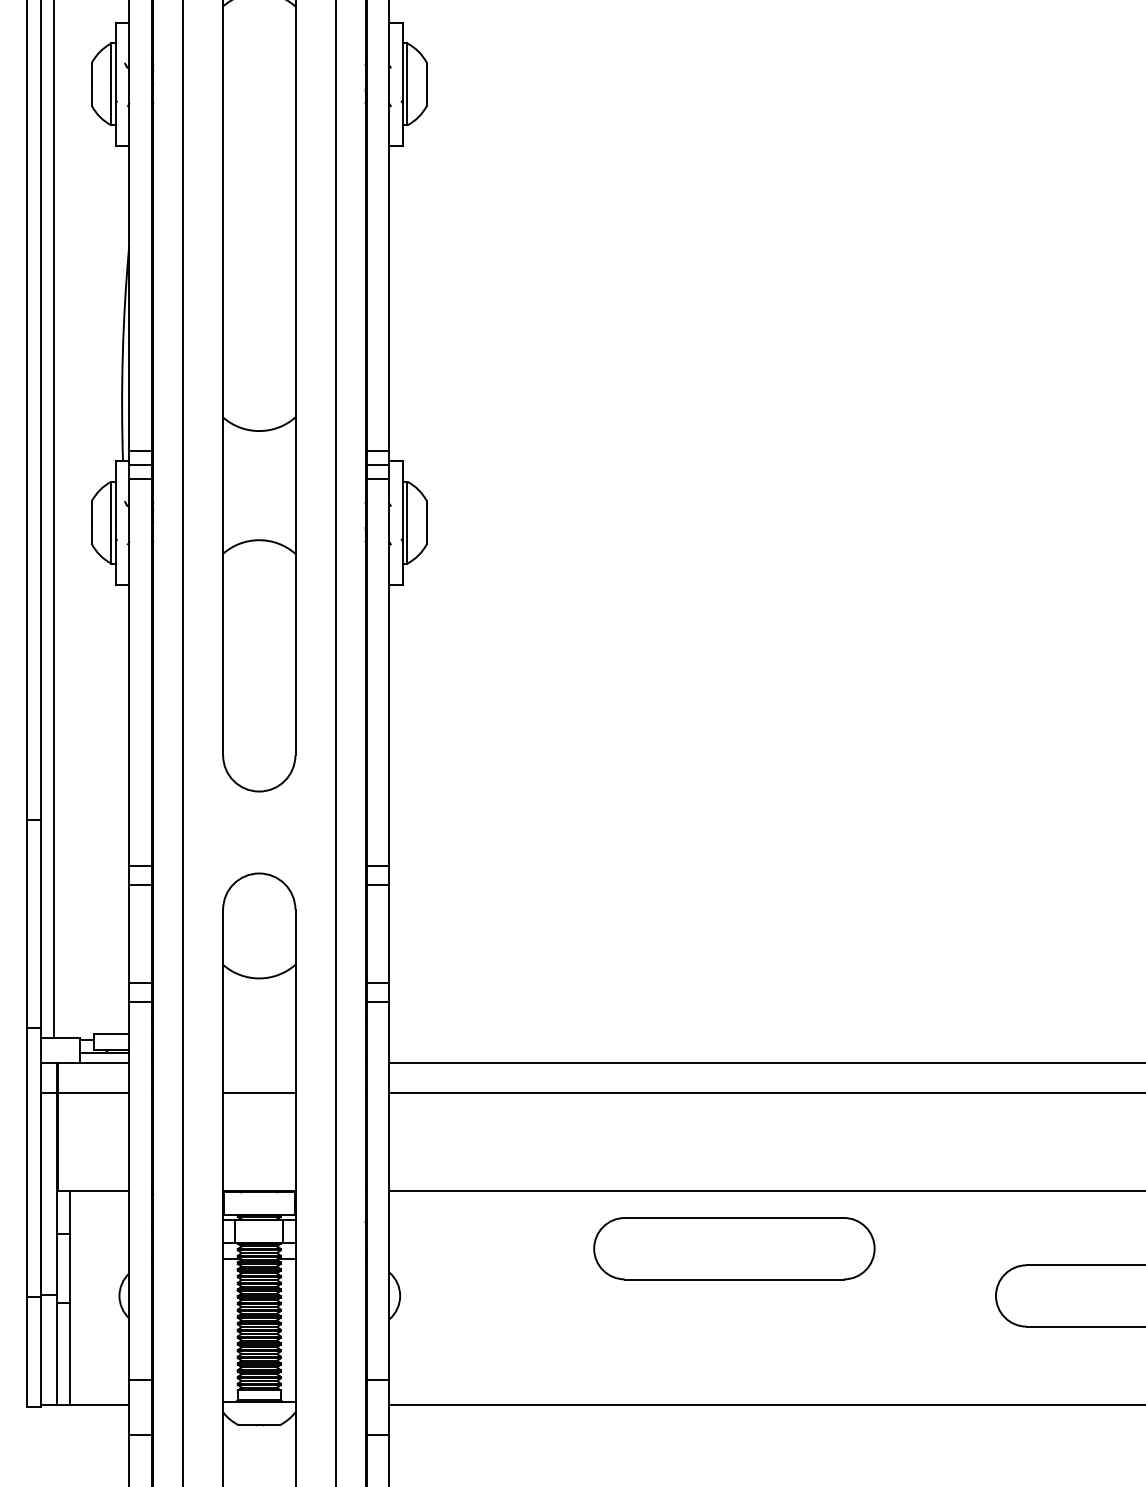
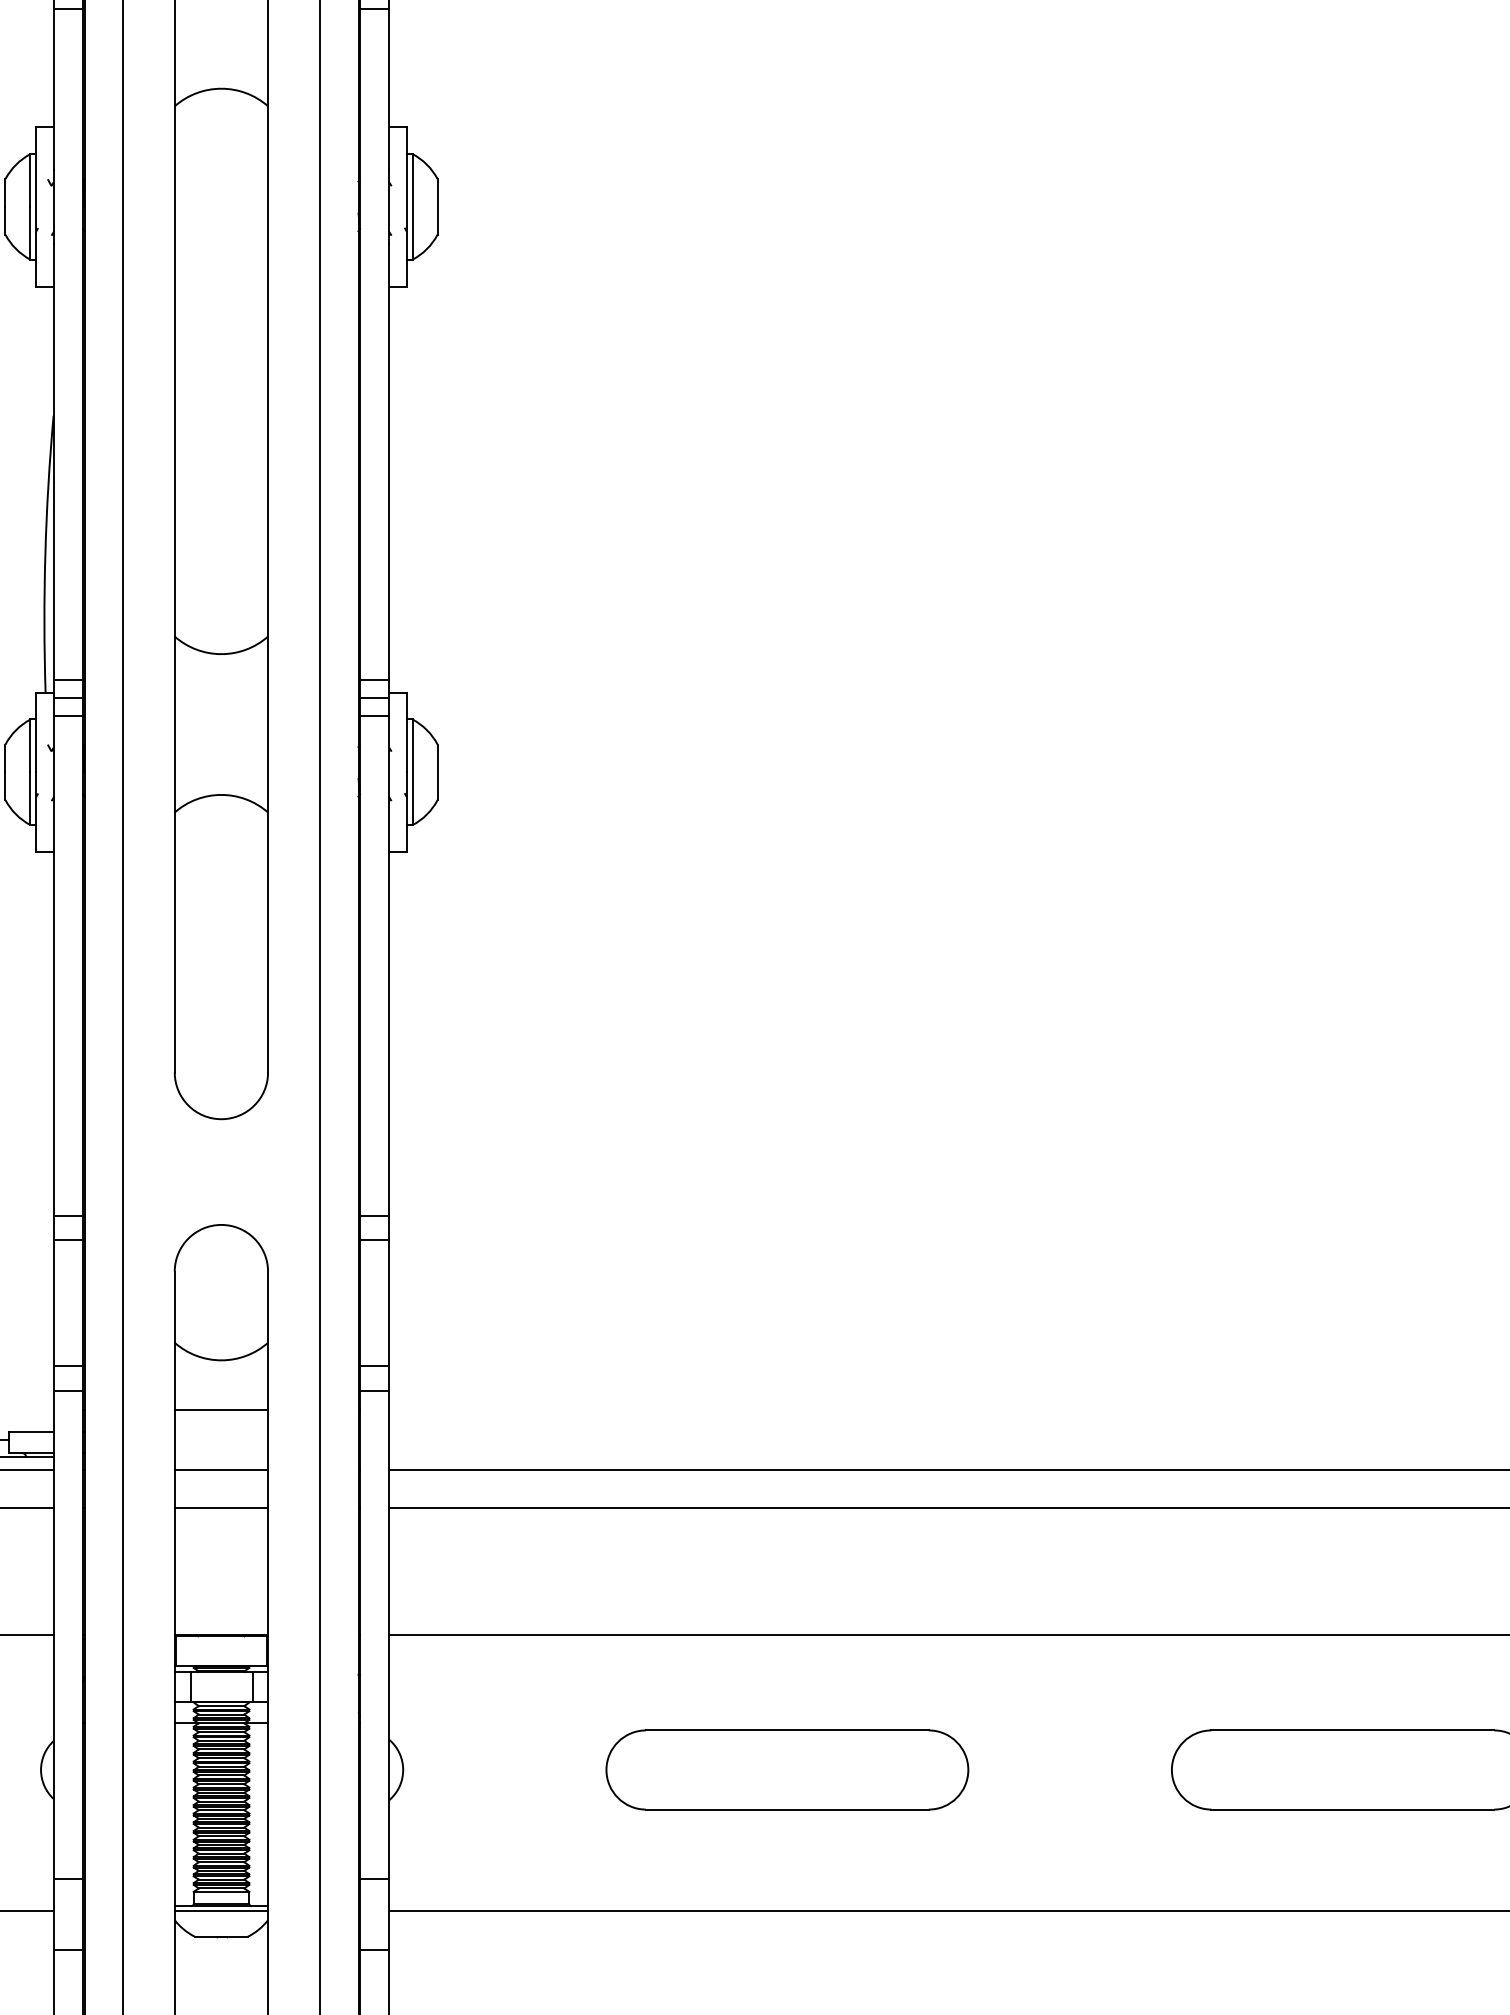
line: (259, 1017) -> (221, 1410), added
line: (259, 1063) -> (221, 1469), added
part: (734, 1248) -> (787, 1769), moved
line: (259, 1404) -> (221, 1910), added

